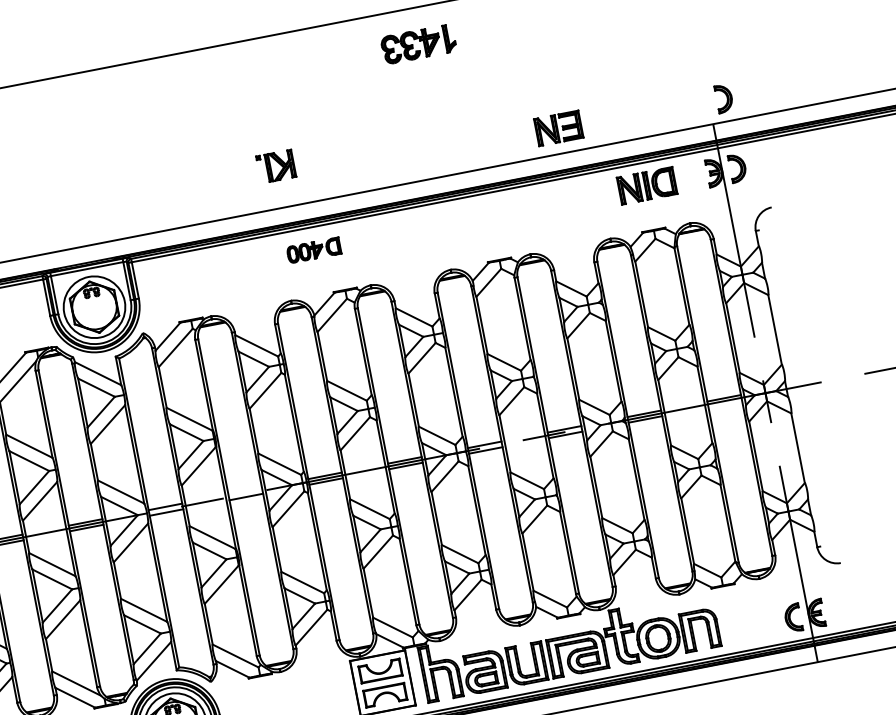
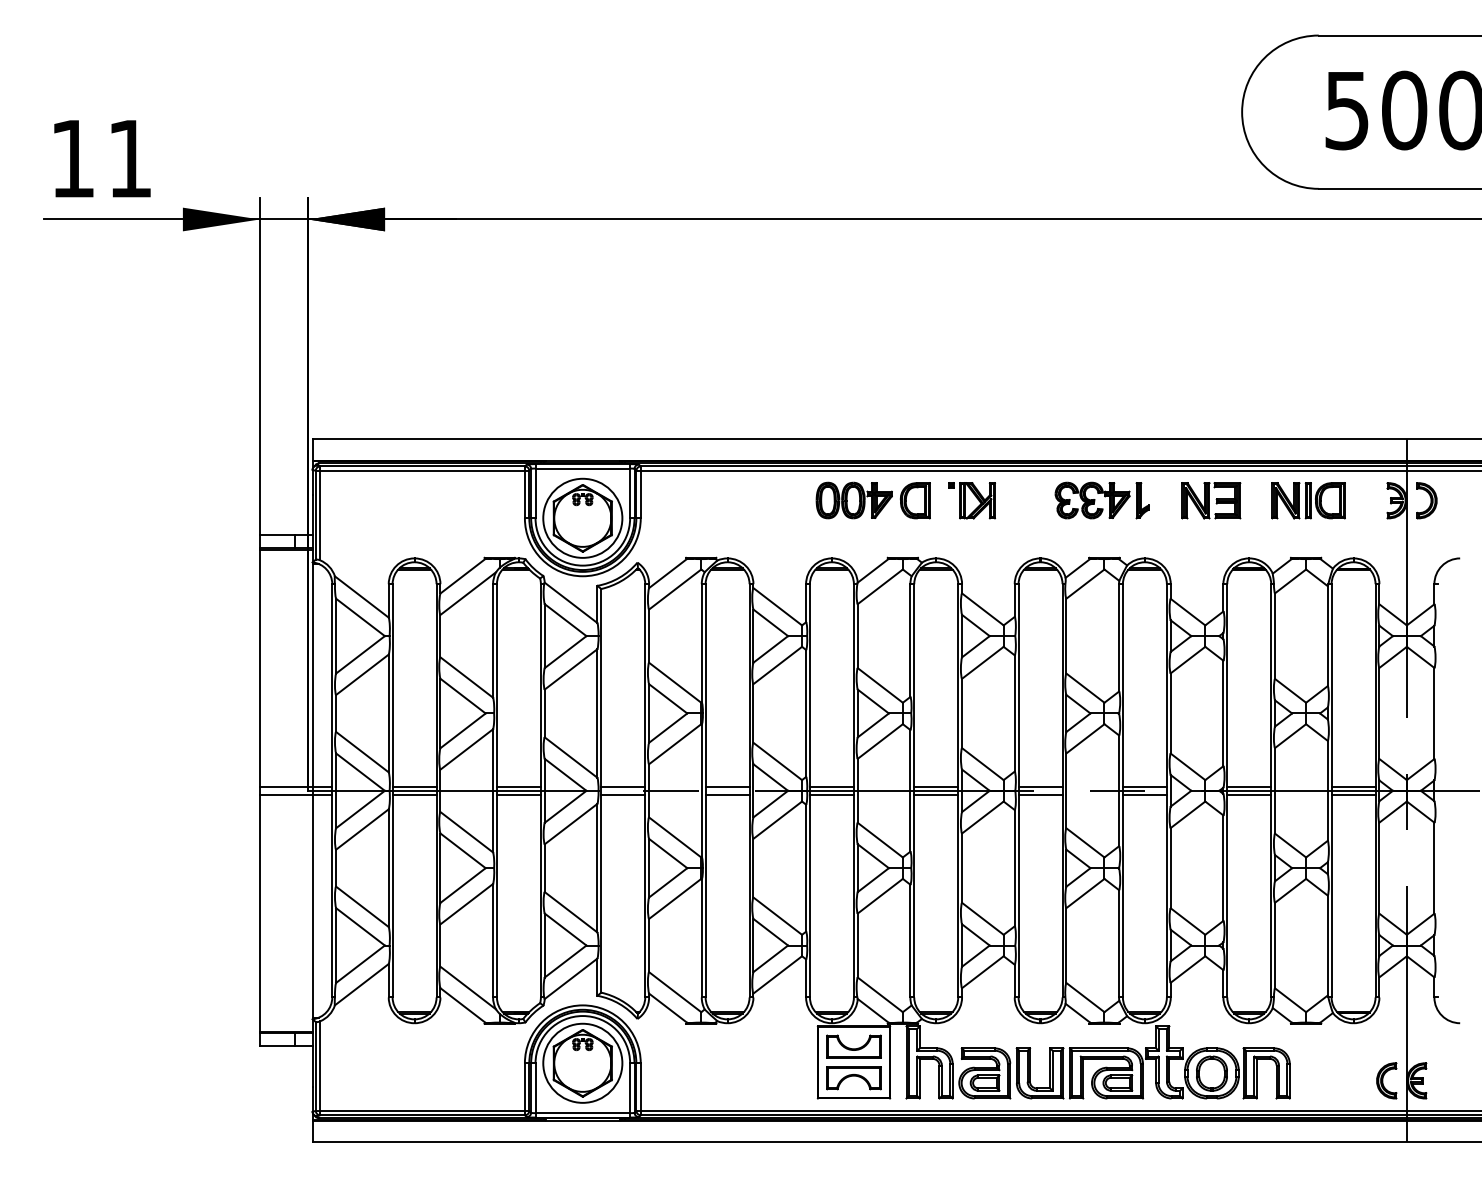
part: (417, 44) -> (1101, 500), moved
part: (723, 98) -> (1426, 409), removed
part: (558, 128) -> (1211, 500), moved
part: (275, 166) -> (971, 500), moved
part: (313, 250) -> (872, 500), size x1.67
line: (725, 403) -> (1353, 794), added
line: (245, 491) -> (727, 787), added

